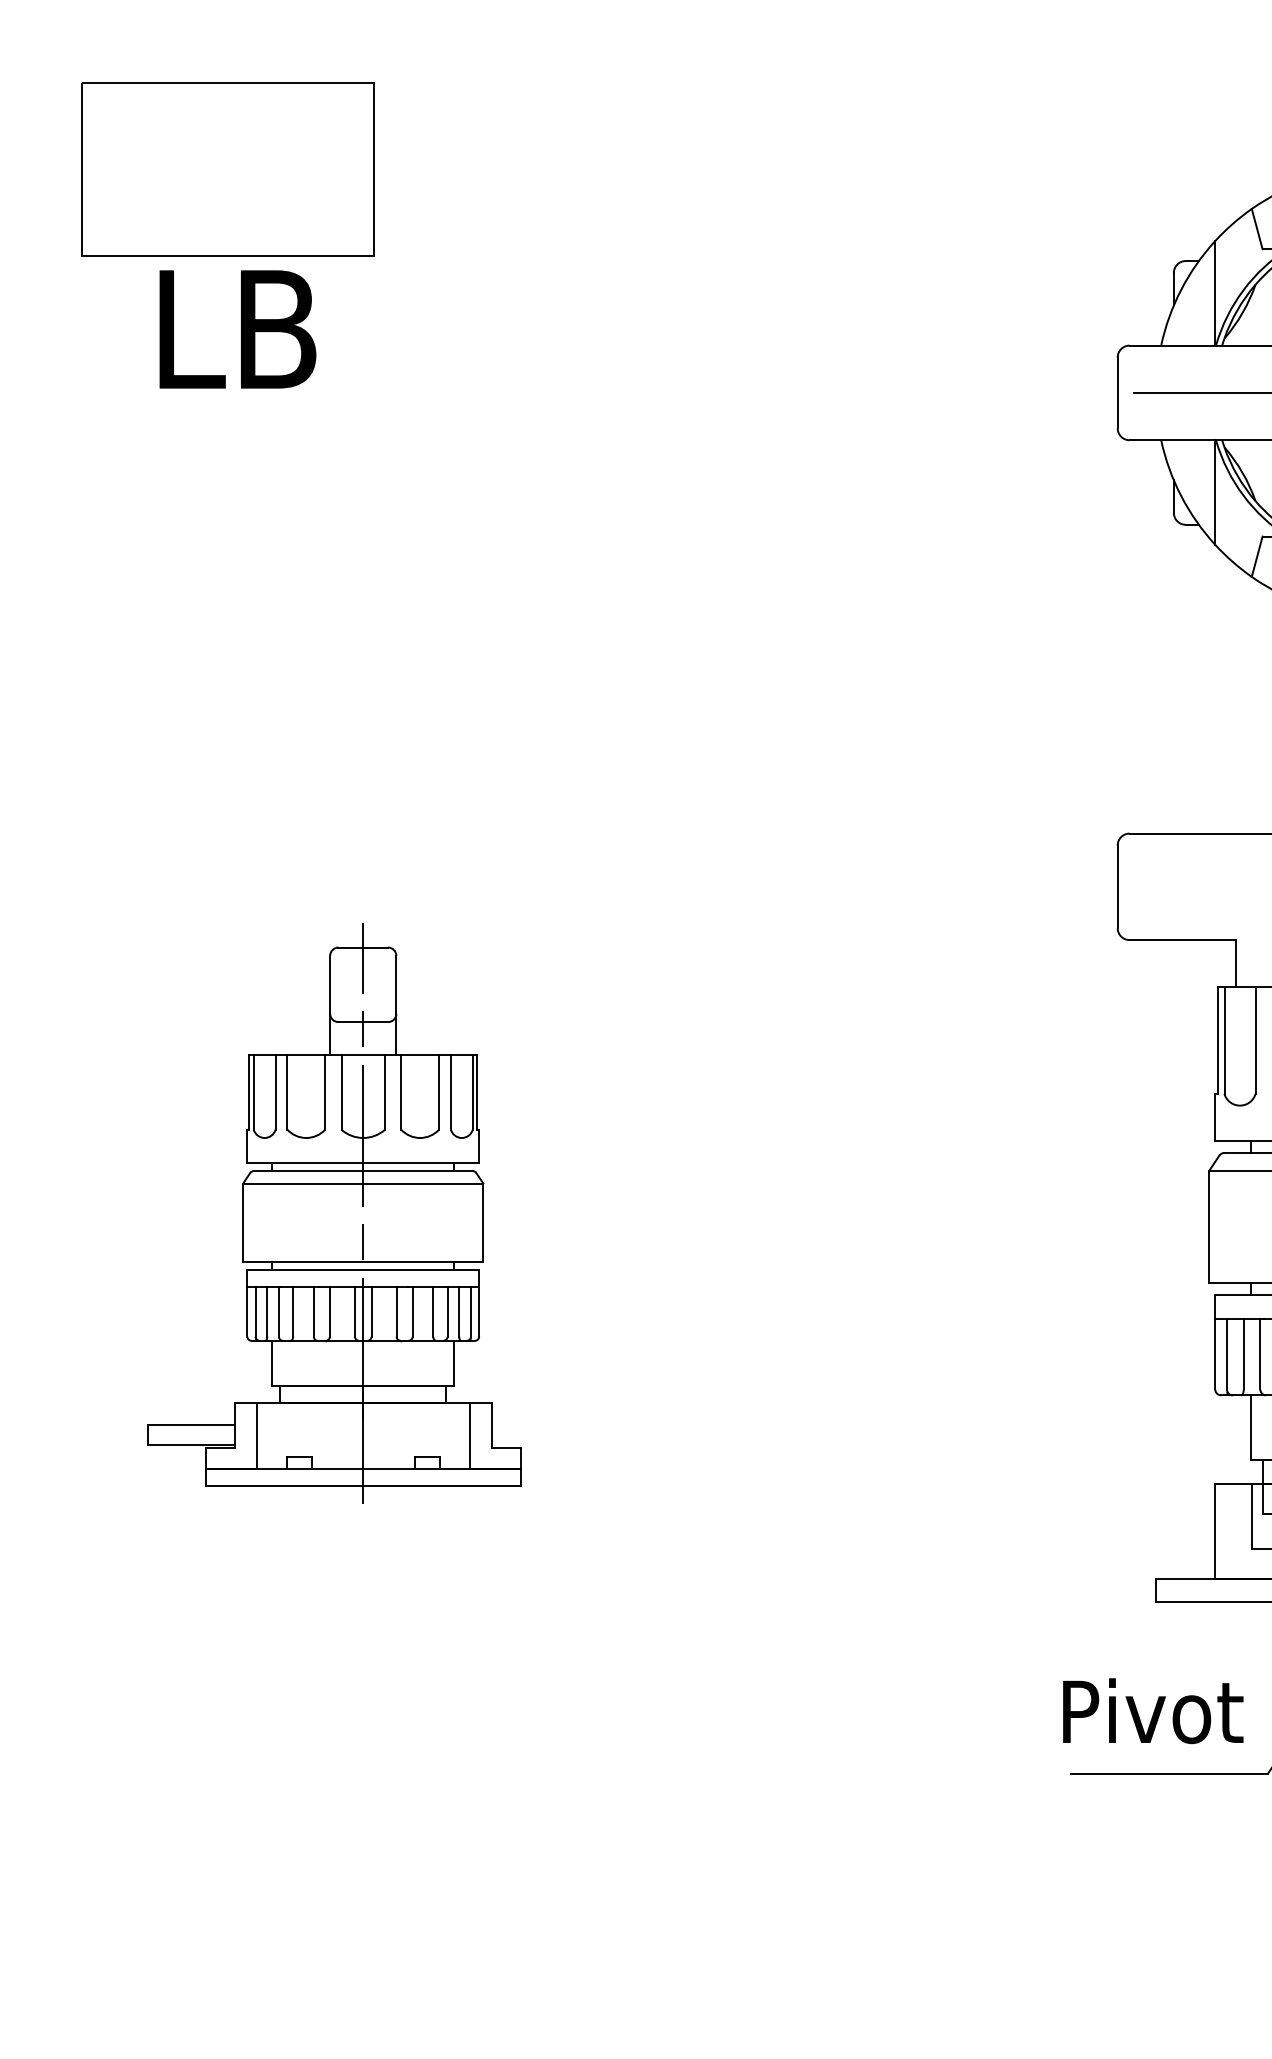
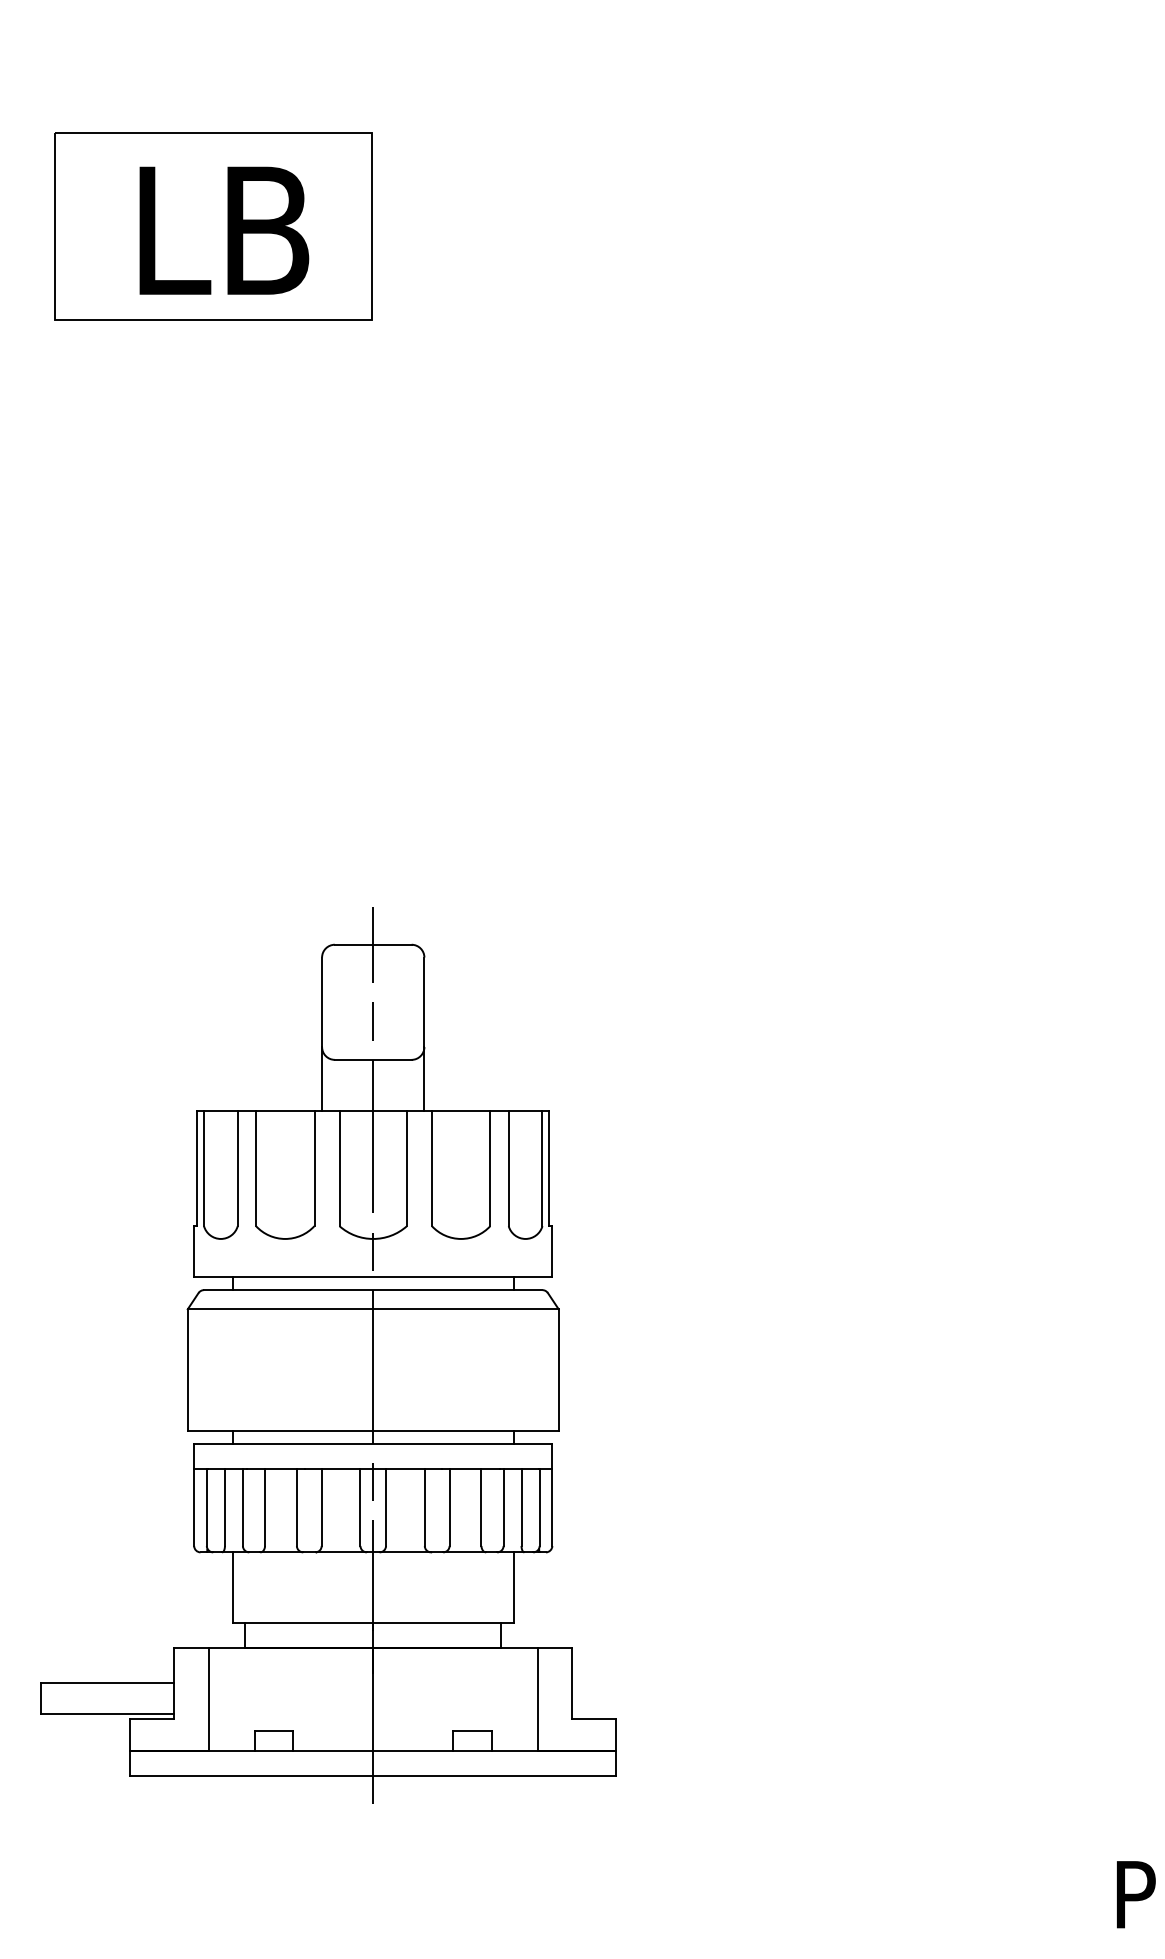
text: (237, 329) -> (223, 230), moved
part: (334, 1213) -> (328, 1355), size x1.43

